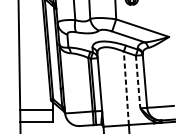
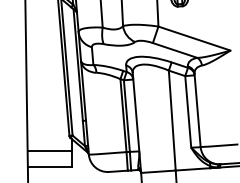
line: (138, 81) -> (188, 111), dashed -> solid
line: (126, 88) -> (172, 120), dashed -> solid

